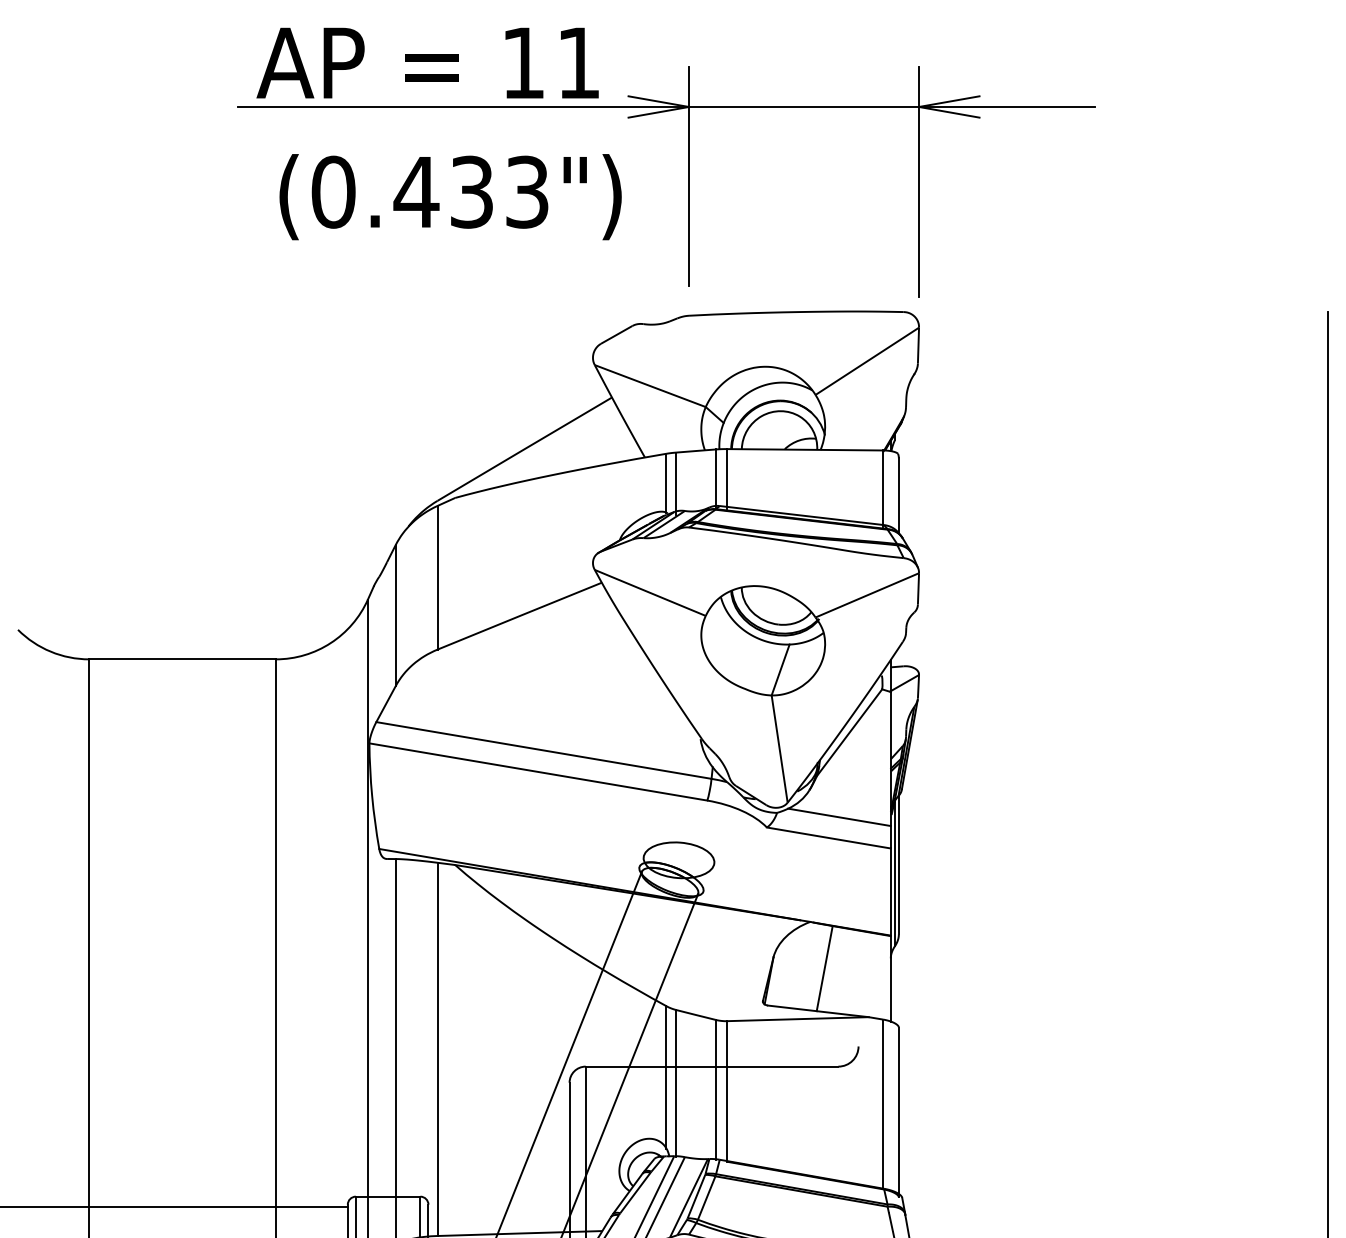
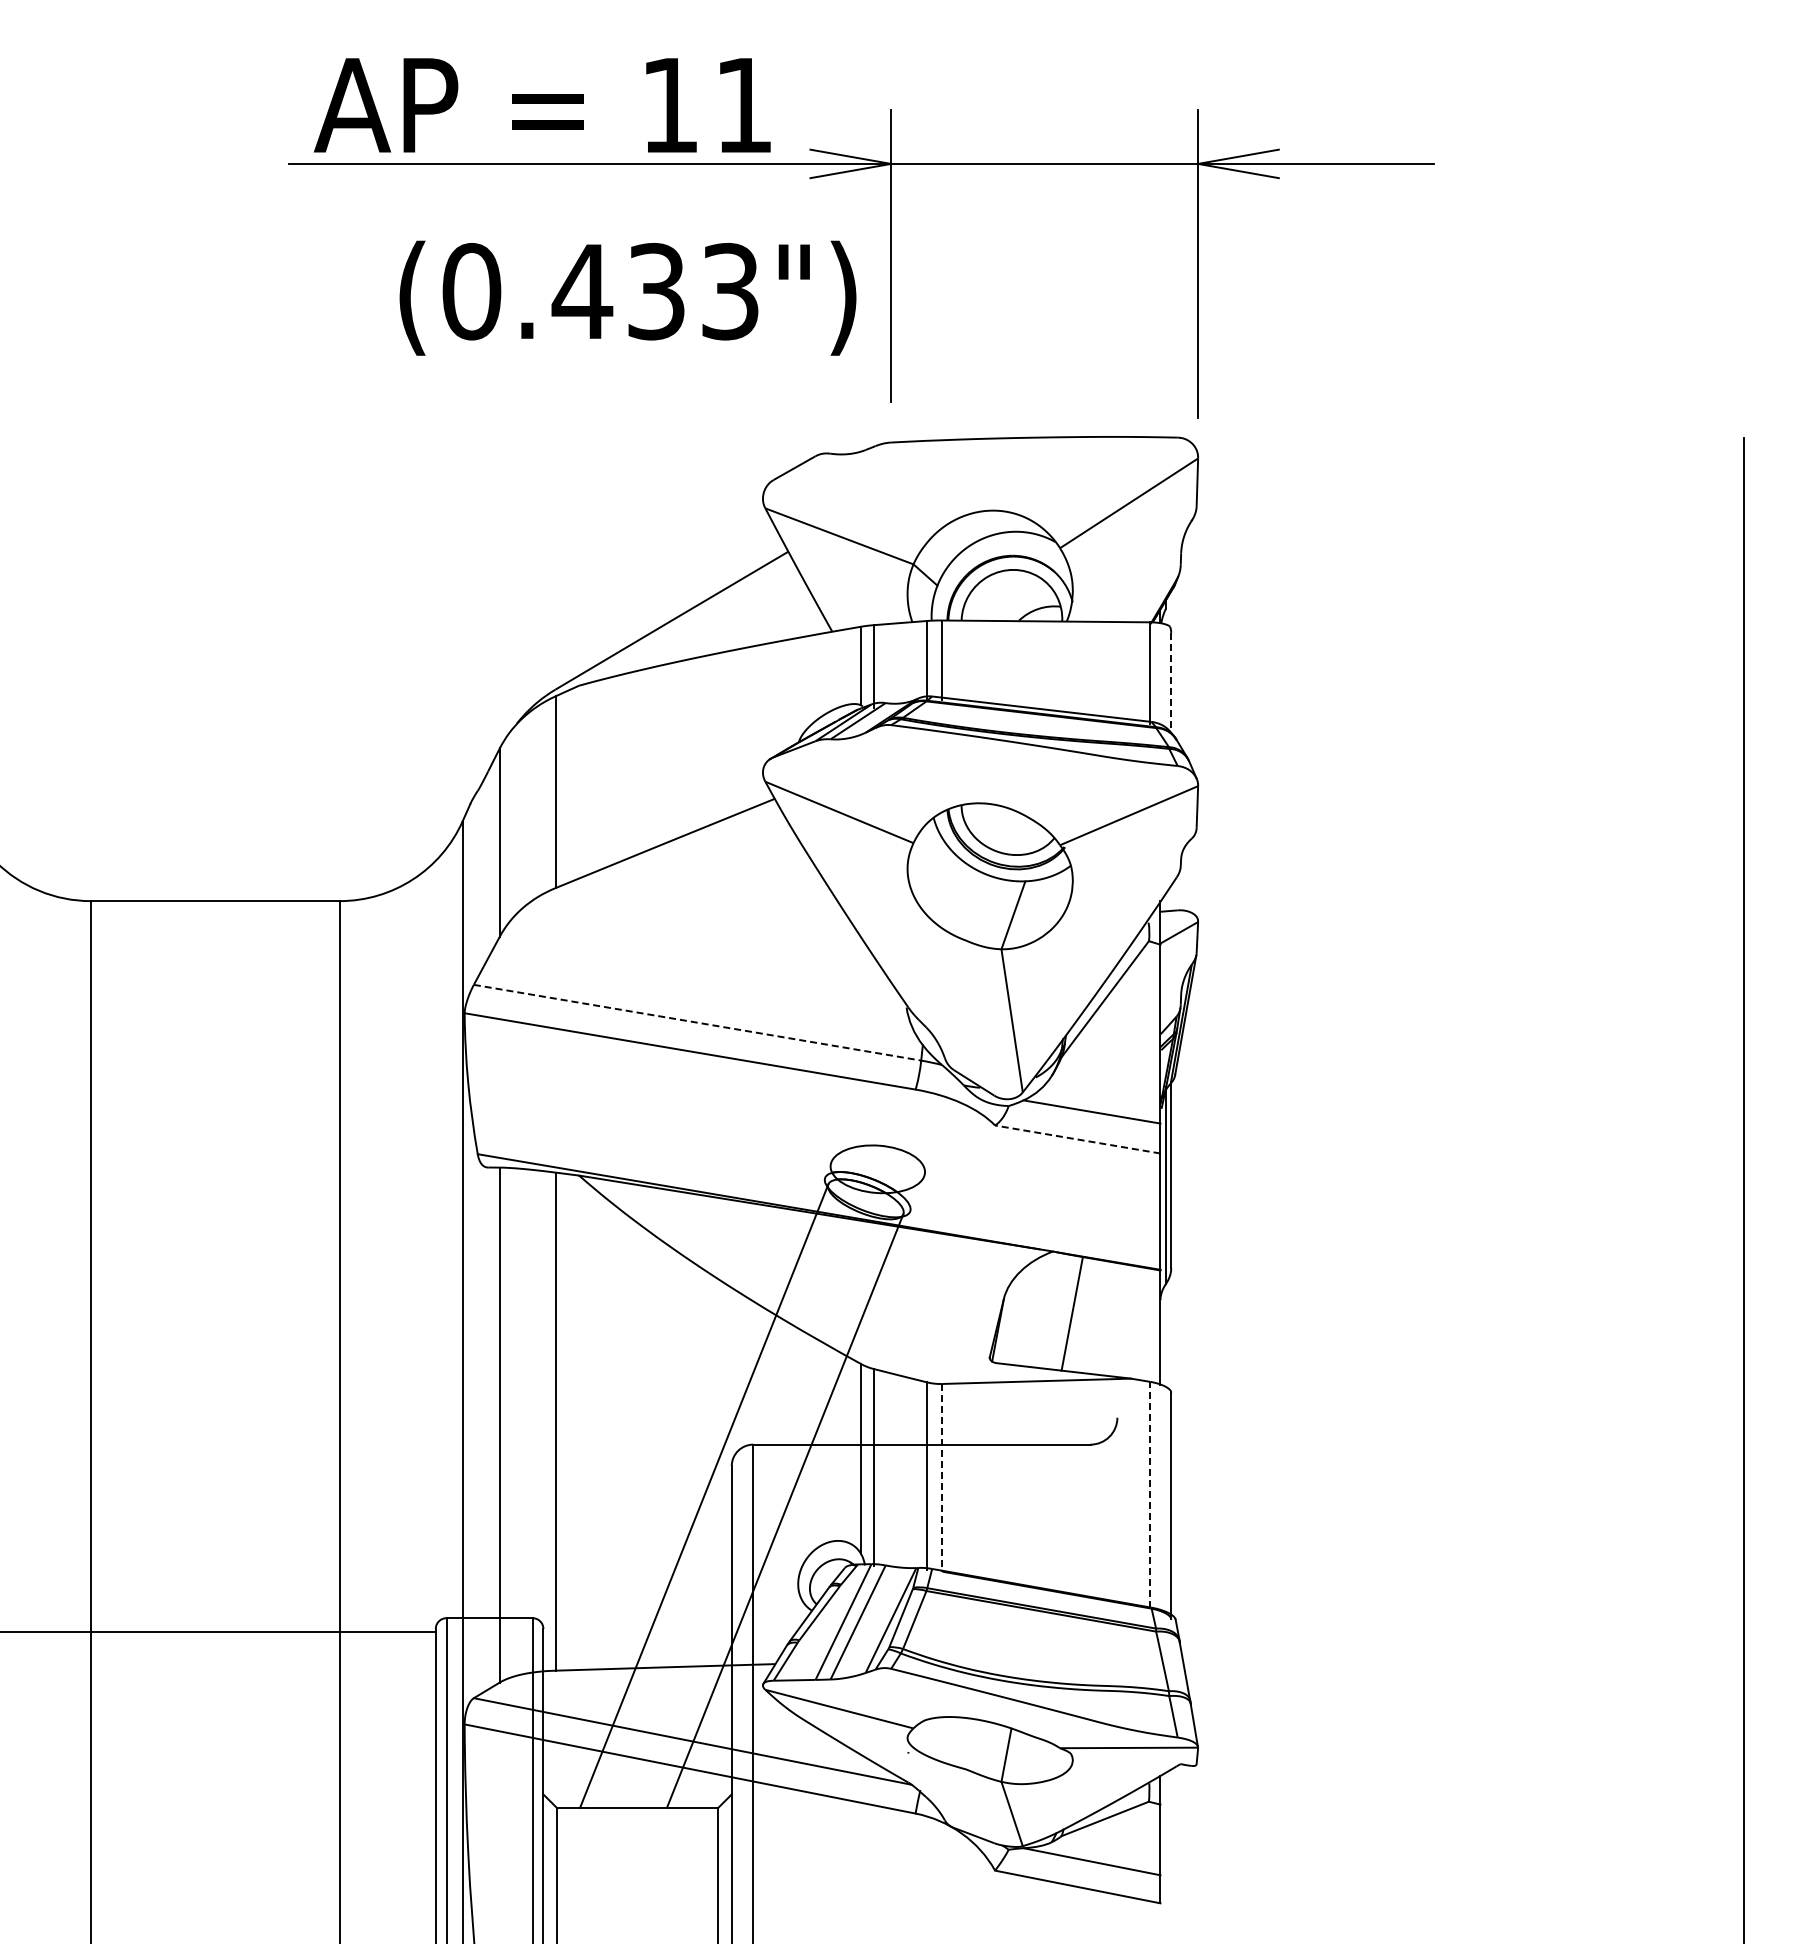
text: (450, 196) -> (627, 297), moved
line: (899, 495) -> (1171, 682), solid -> dashed
line: (543, 750) -> (697, 1022), solid -> dashed
line: (828, 837) -> (1077, 1139), solid -> dashed
line: (727, 1091) -> (942, 1477), solid -> dashed
line: (883, 1103) -> (1150, 1494), solid -> dashed

